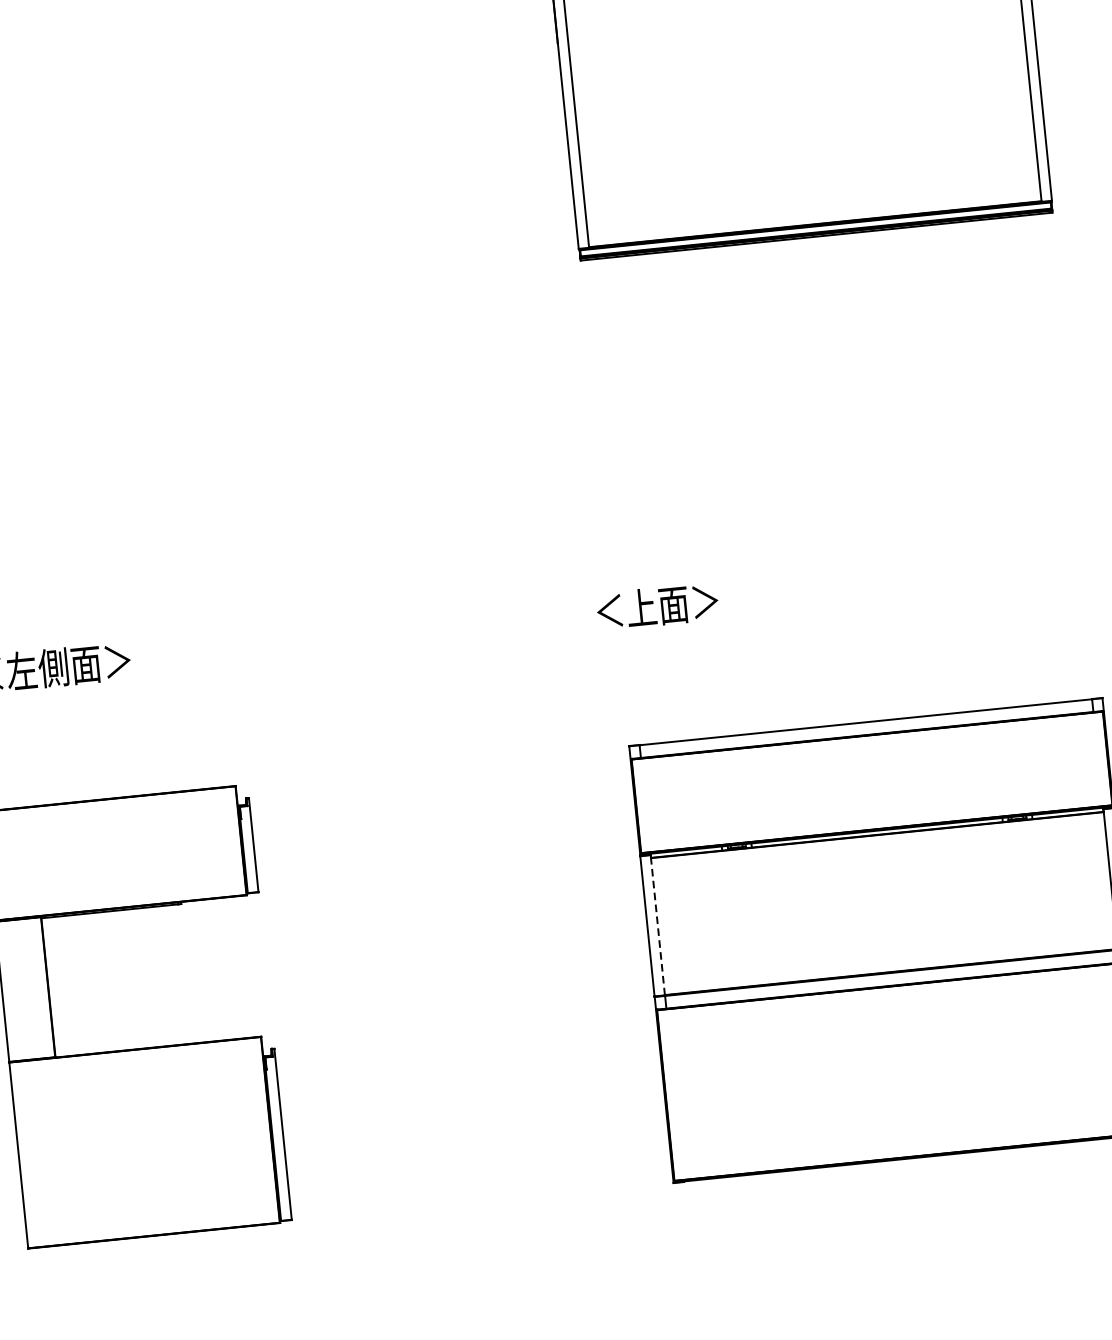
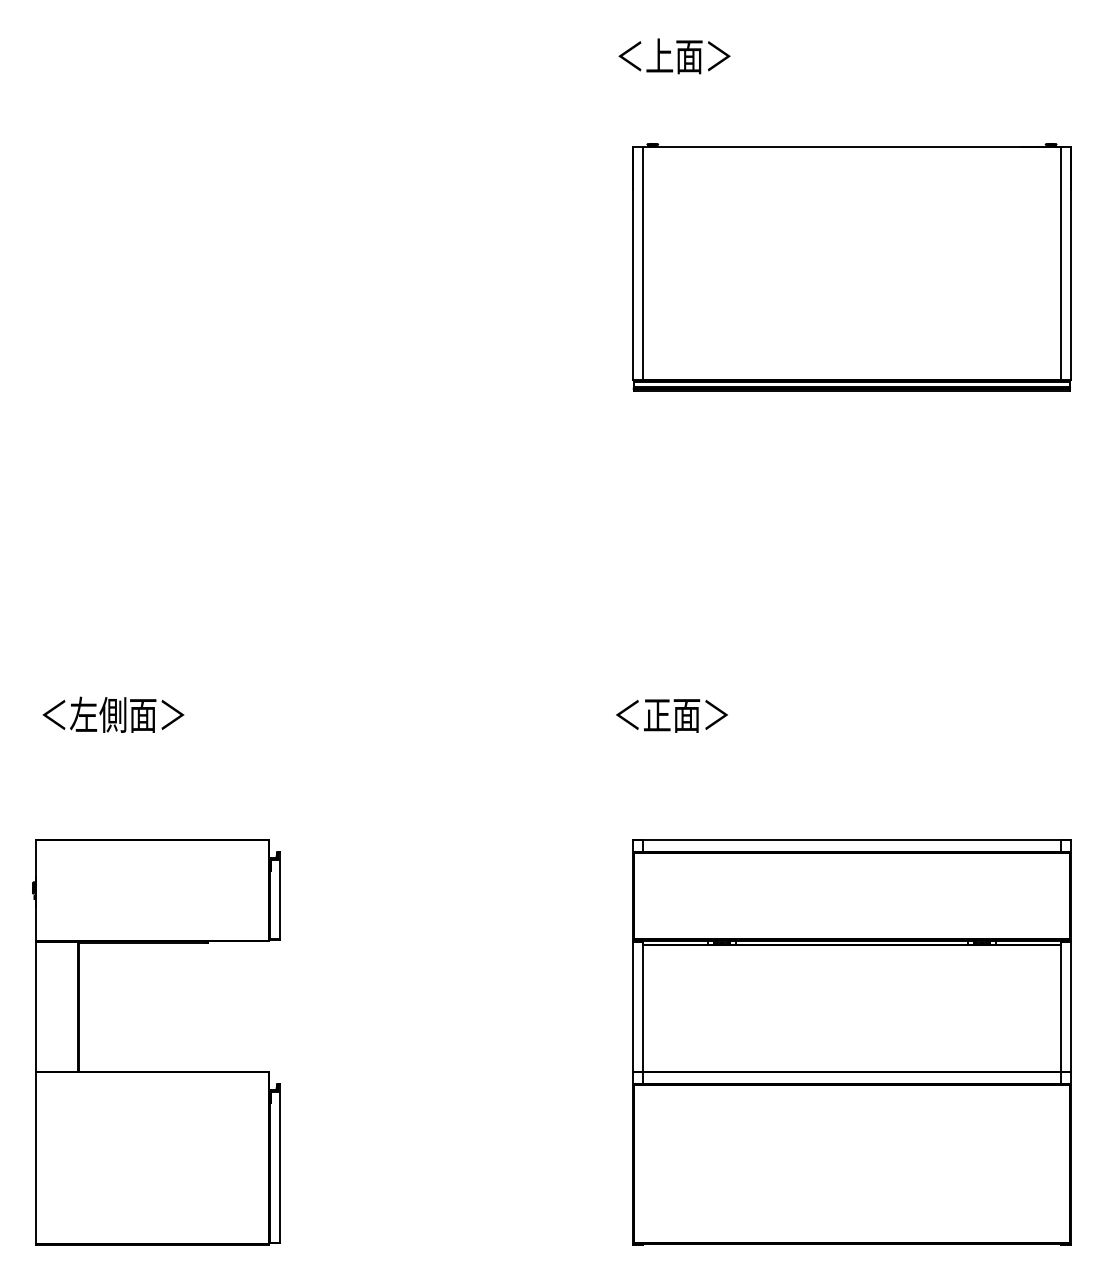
text: (641, 607) -> (657, 714), ＜上面＞ -> ＜正面＞
line: (657, 924) -> (642, 1006), dashed -> solid

